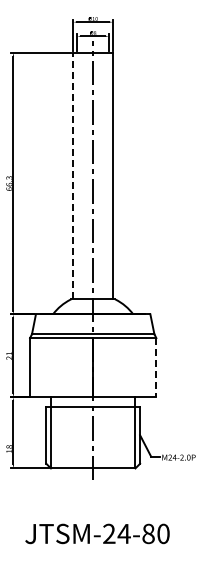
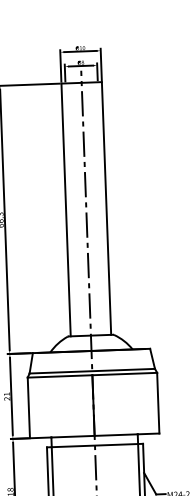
line: (73, 175) -> (66, 209), dashed -> solid
line: (156, 367) -> (158, 402), dashed -> solid

